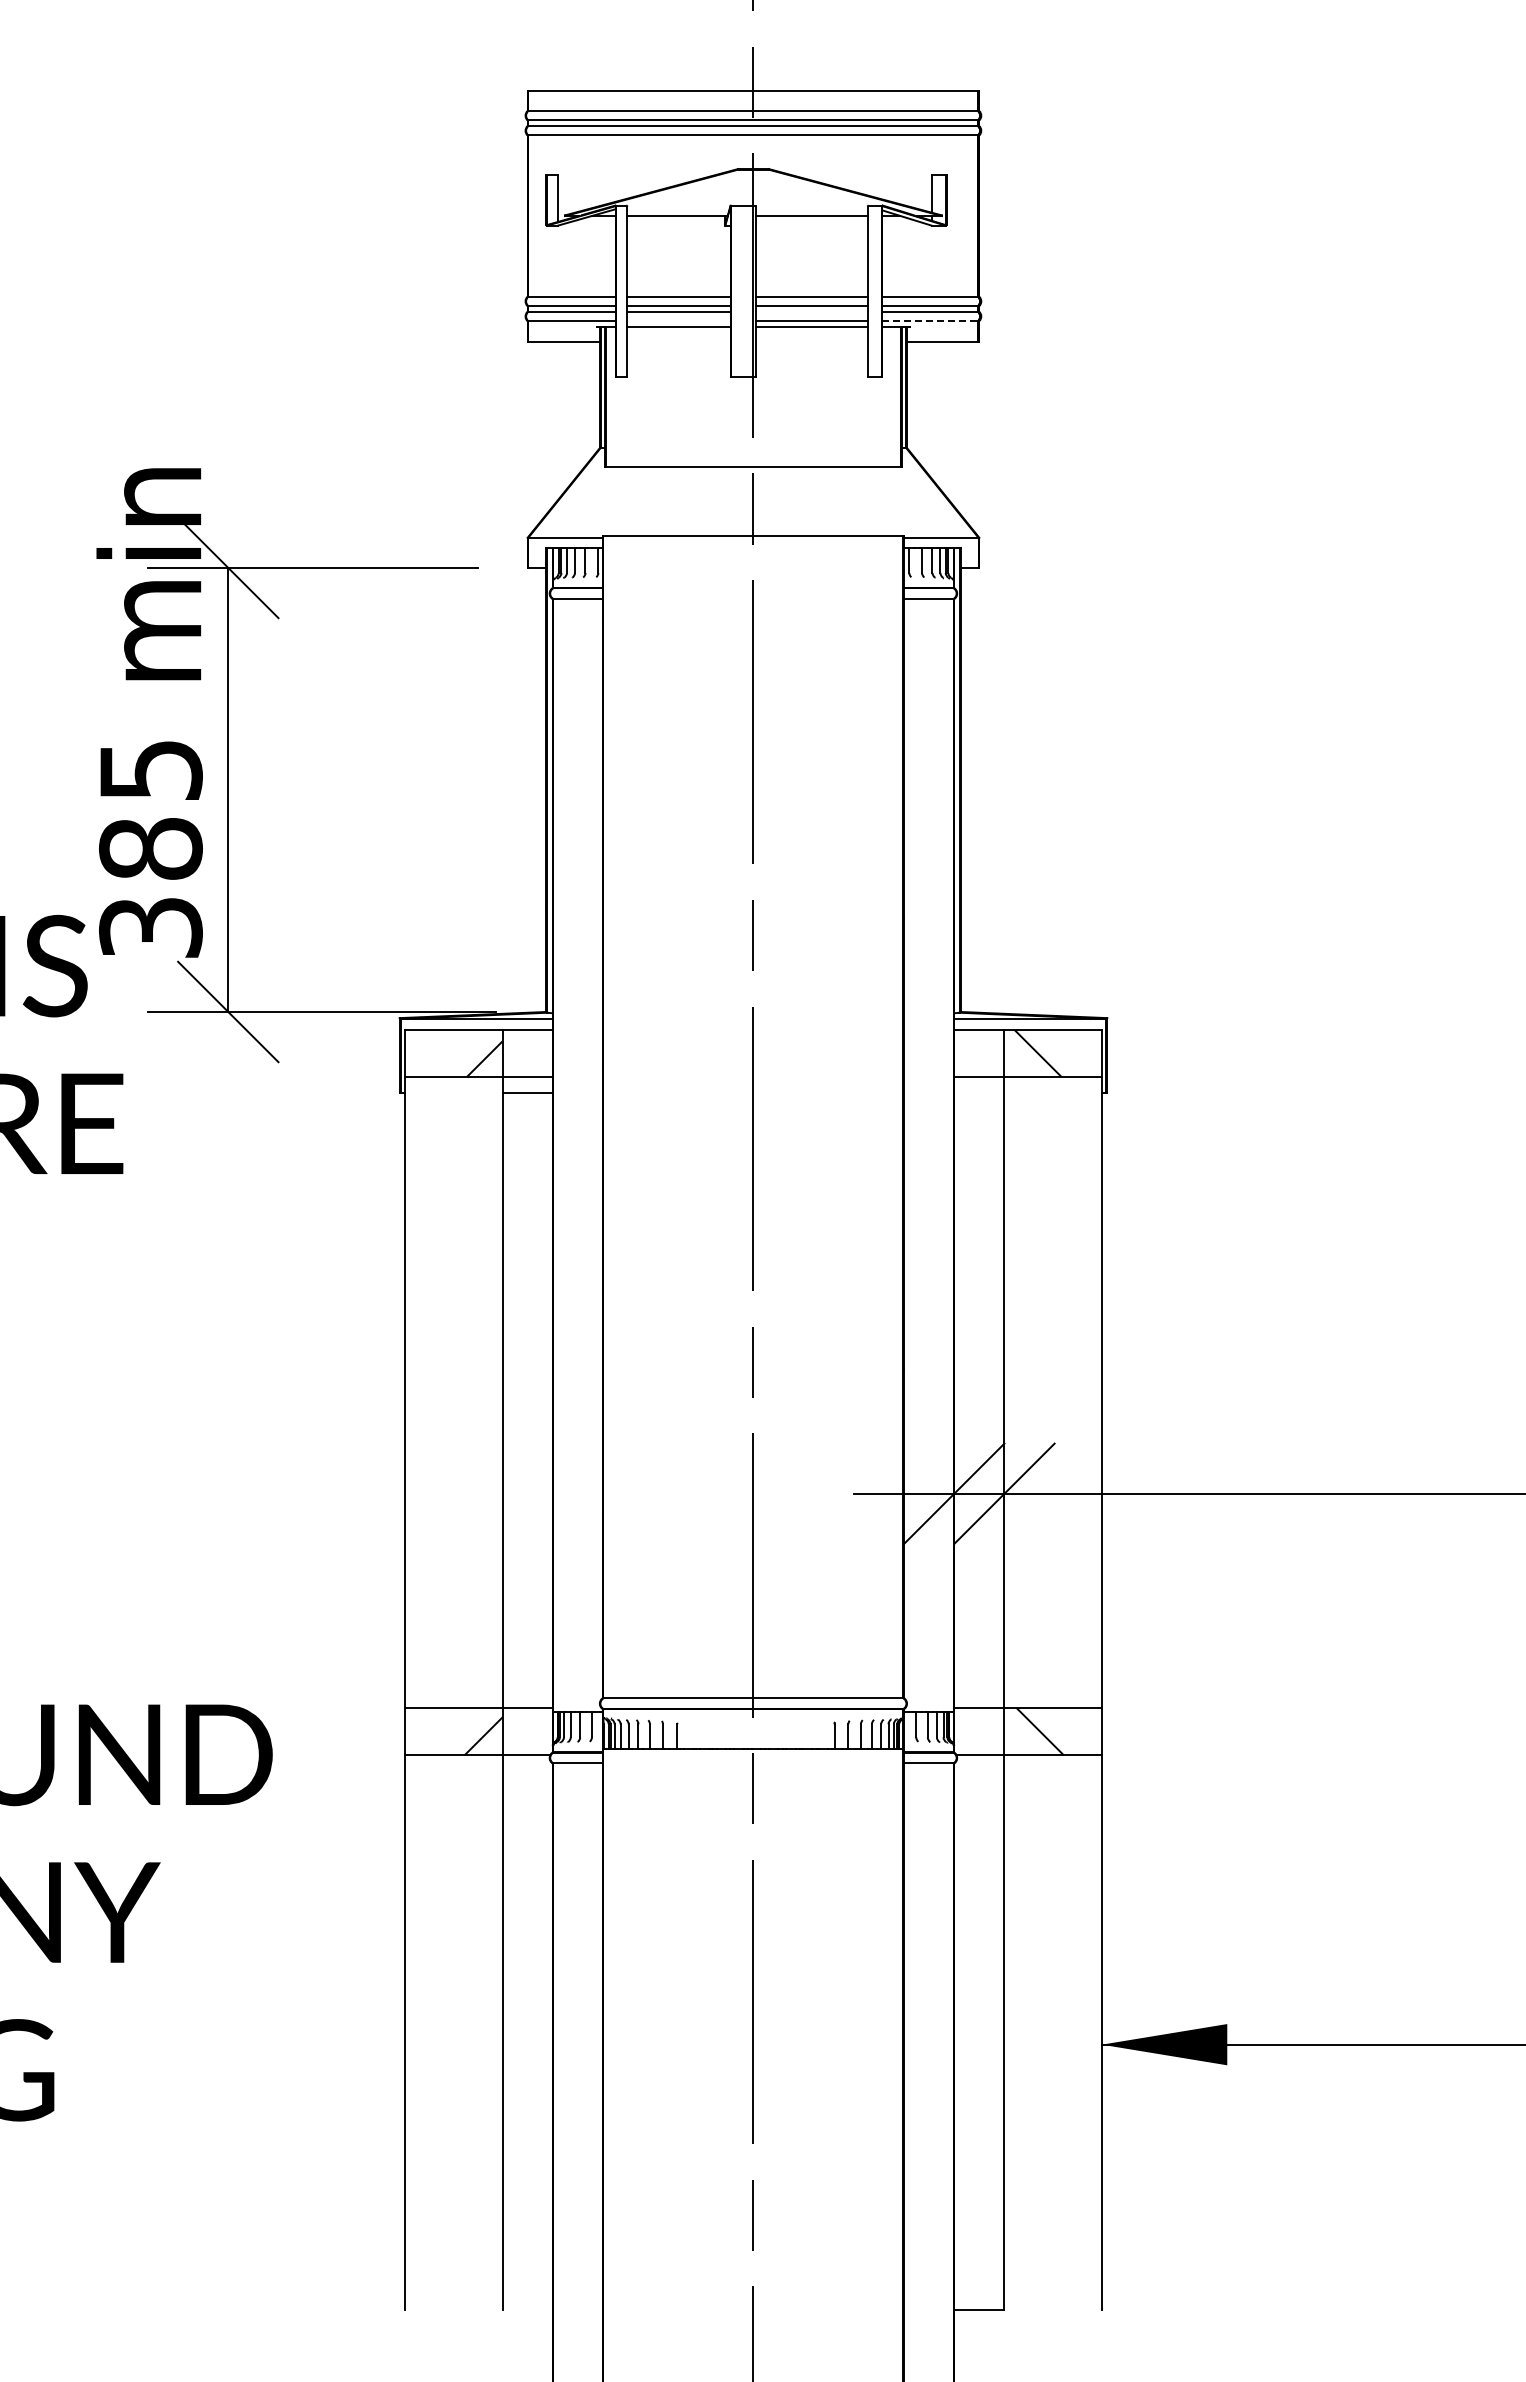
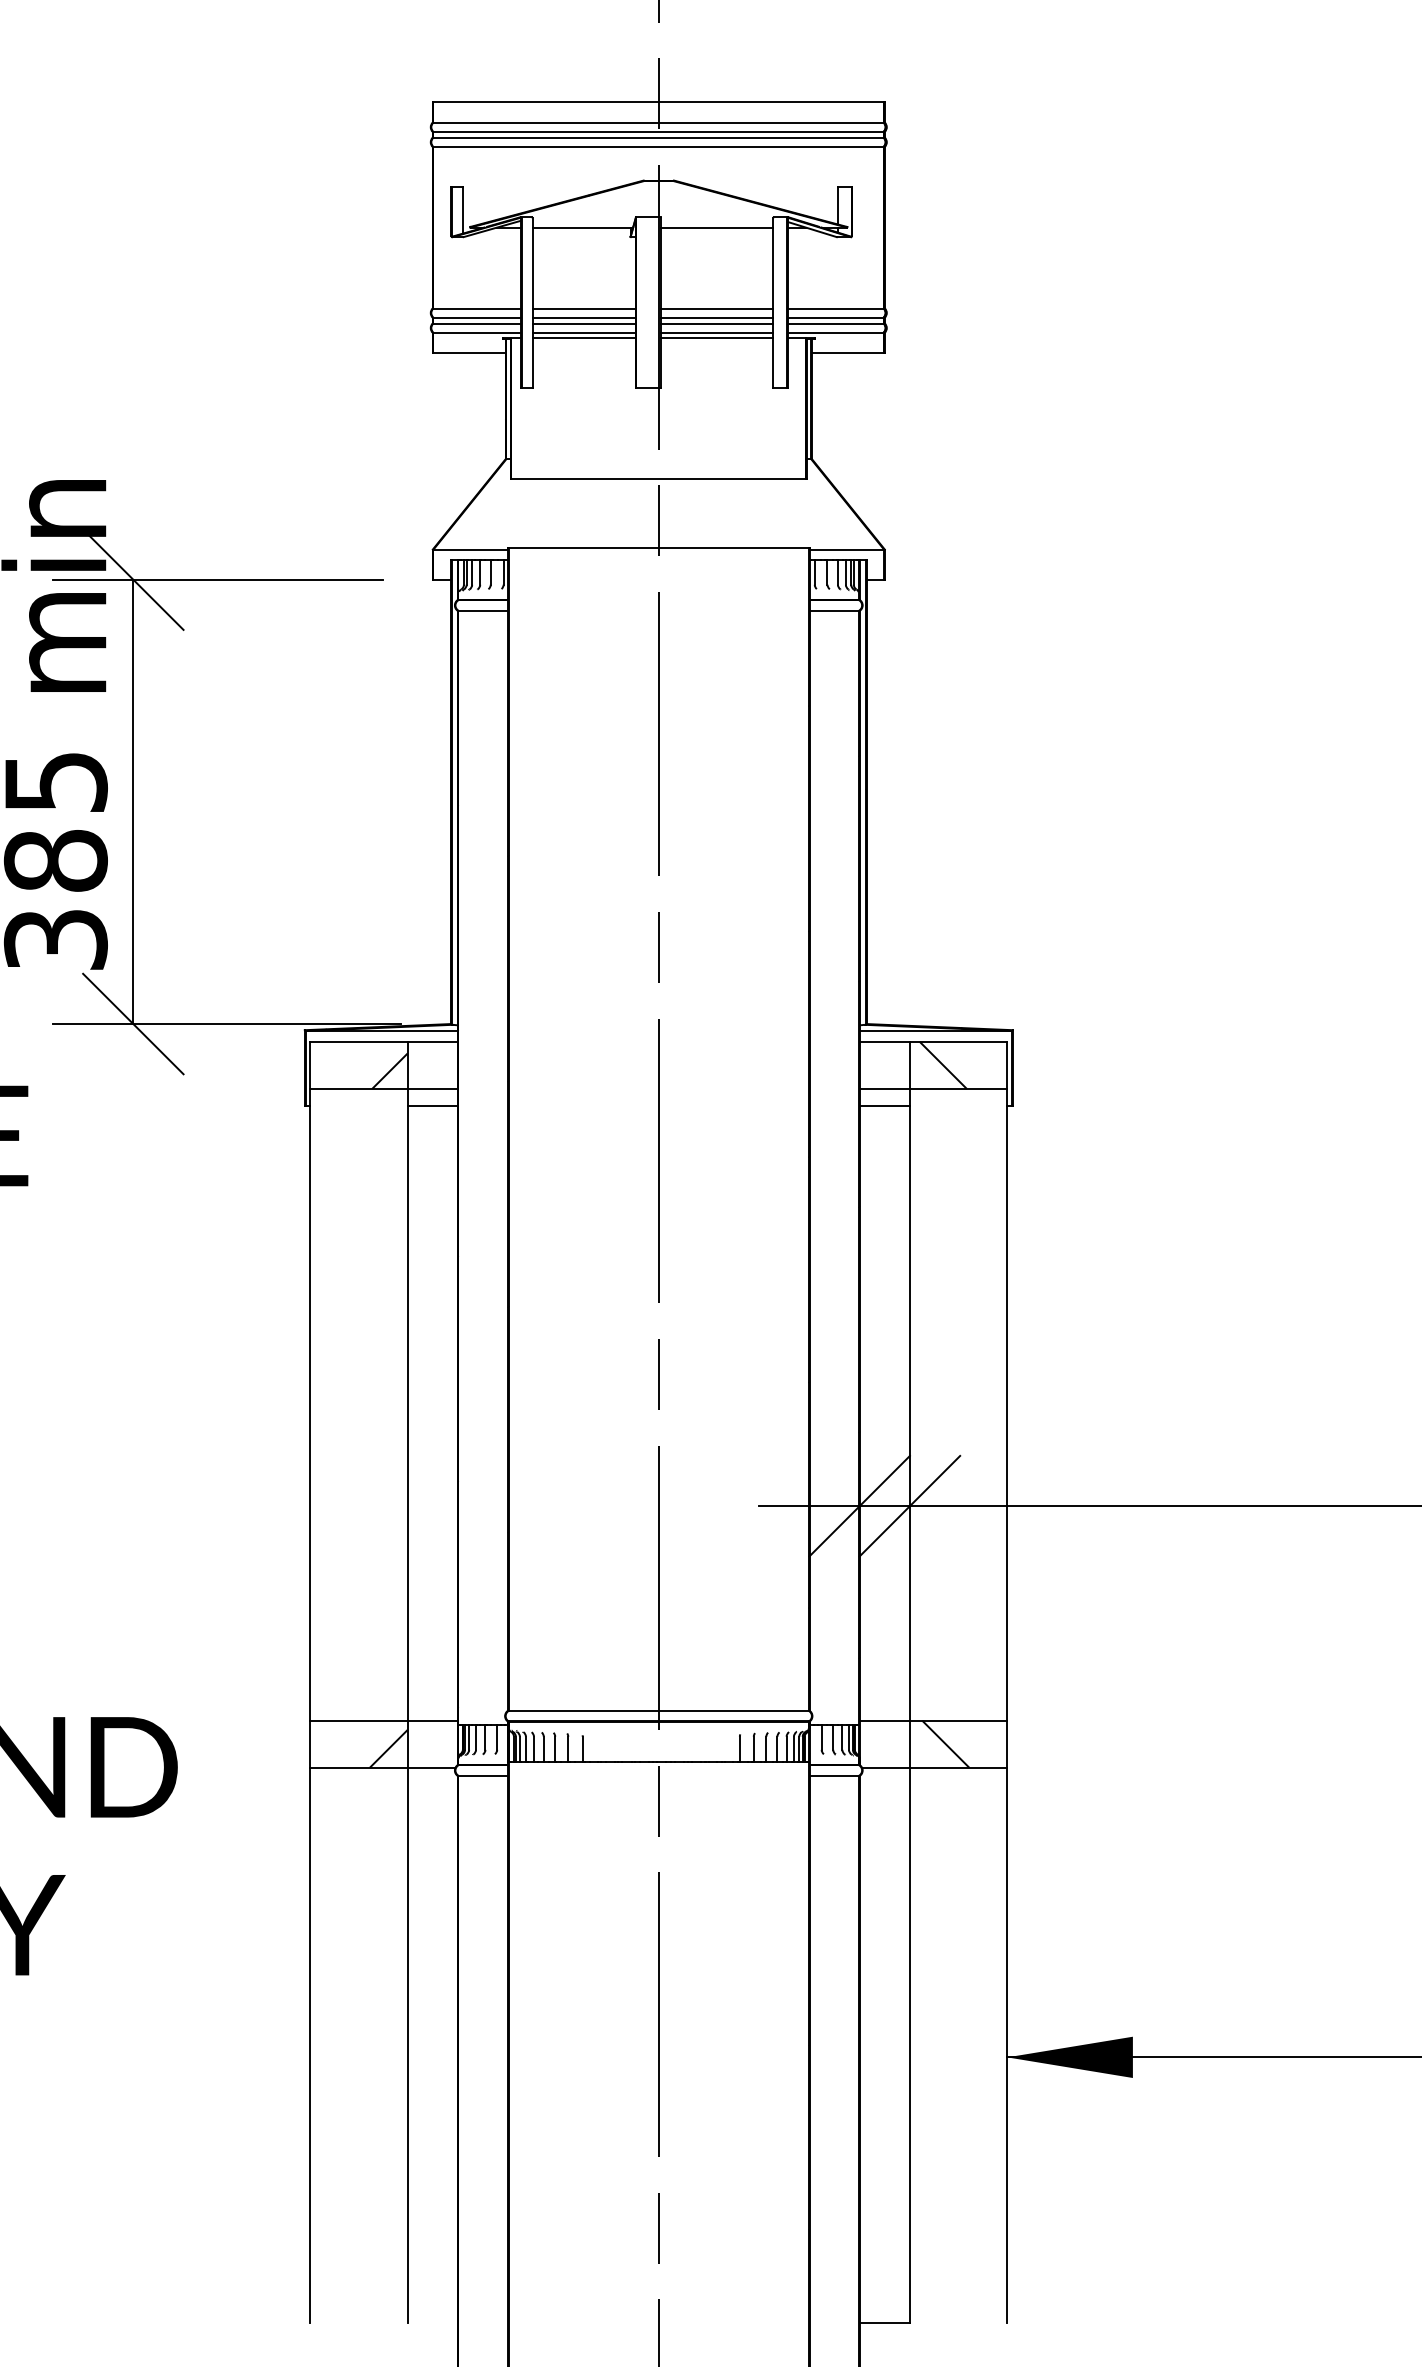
line: (811, 311) -> (716, 323), added
line: (678, 320) -> (583, 332), added
line: (930, 320) -> (835, 332), dashed -> solid
line: (979, 1093) -> (884, 1105), added

